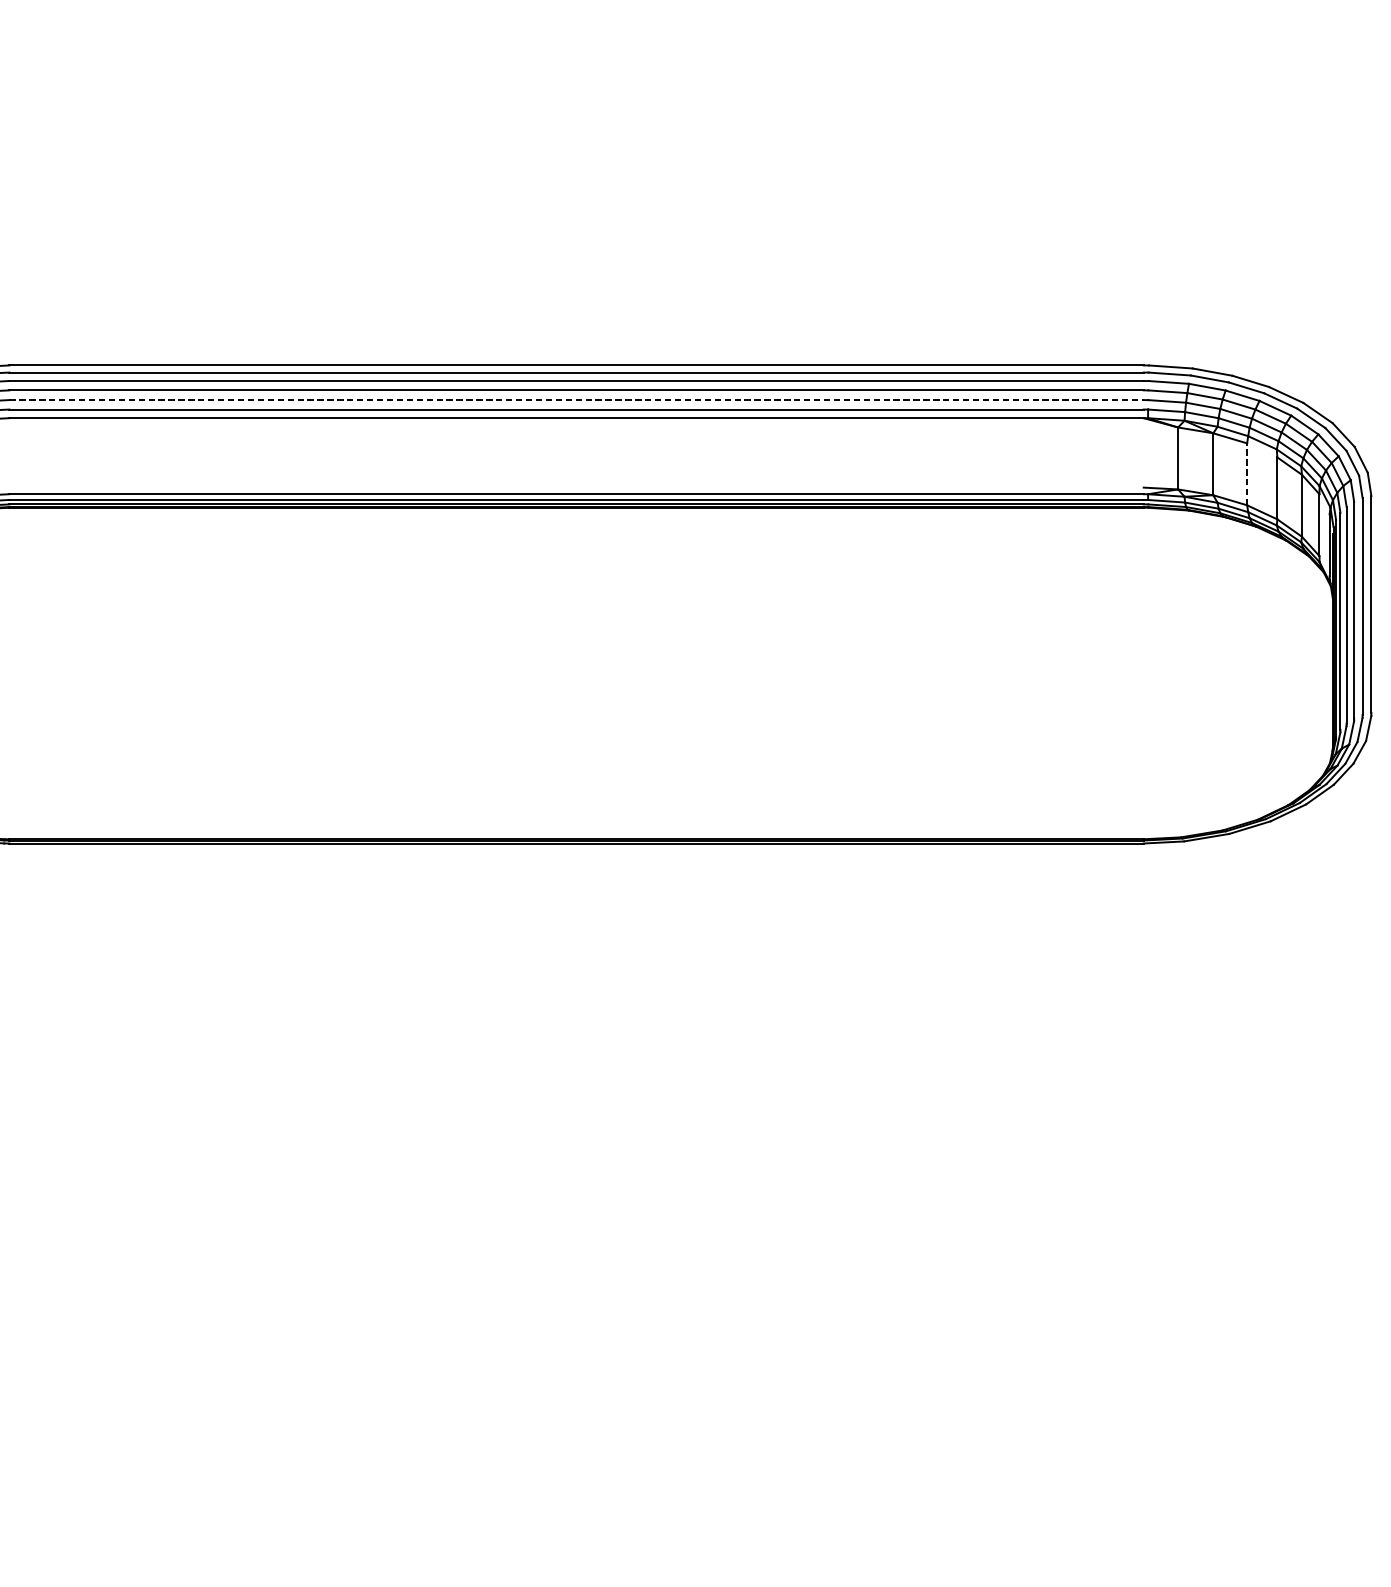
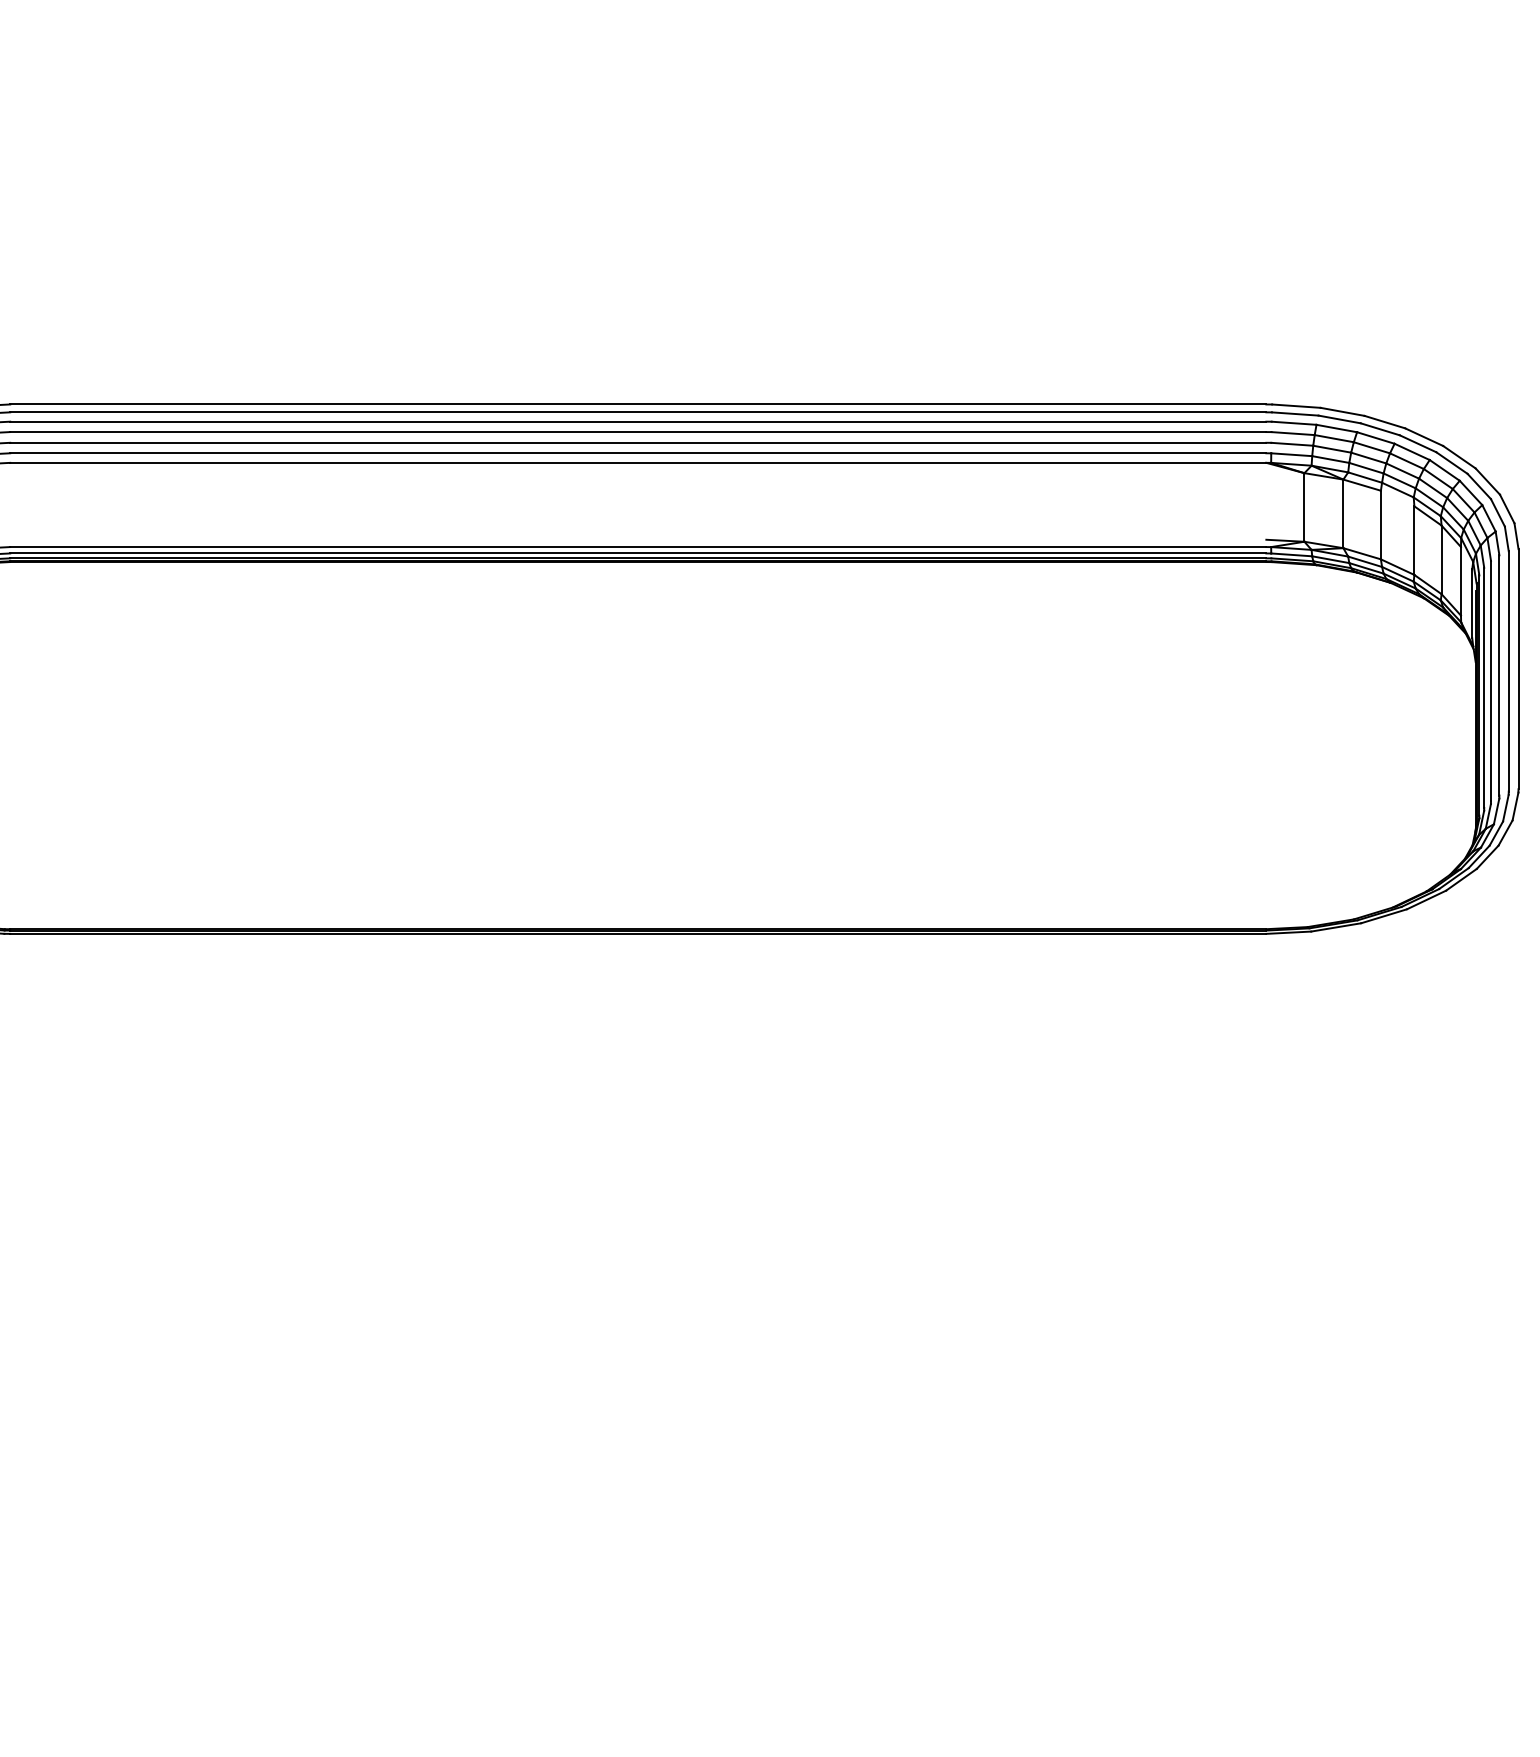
line: (576, 399) -> (638, 442), dashed -> solid
line: (1246, 473) -> (1380, 524), dashed -> solid

